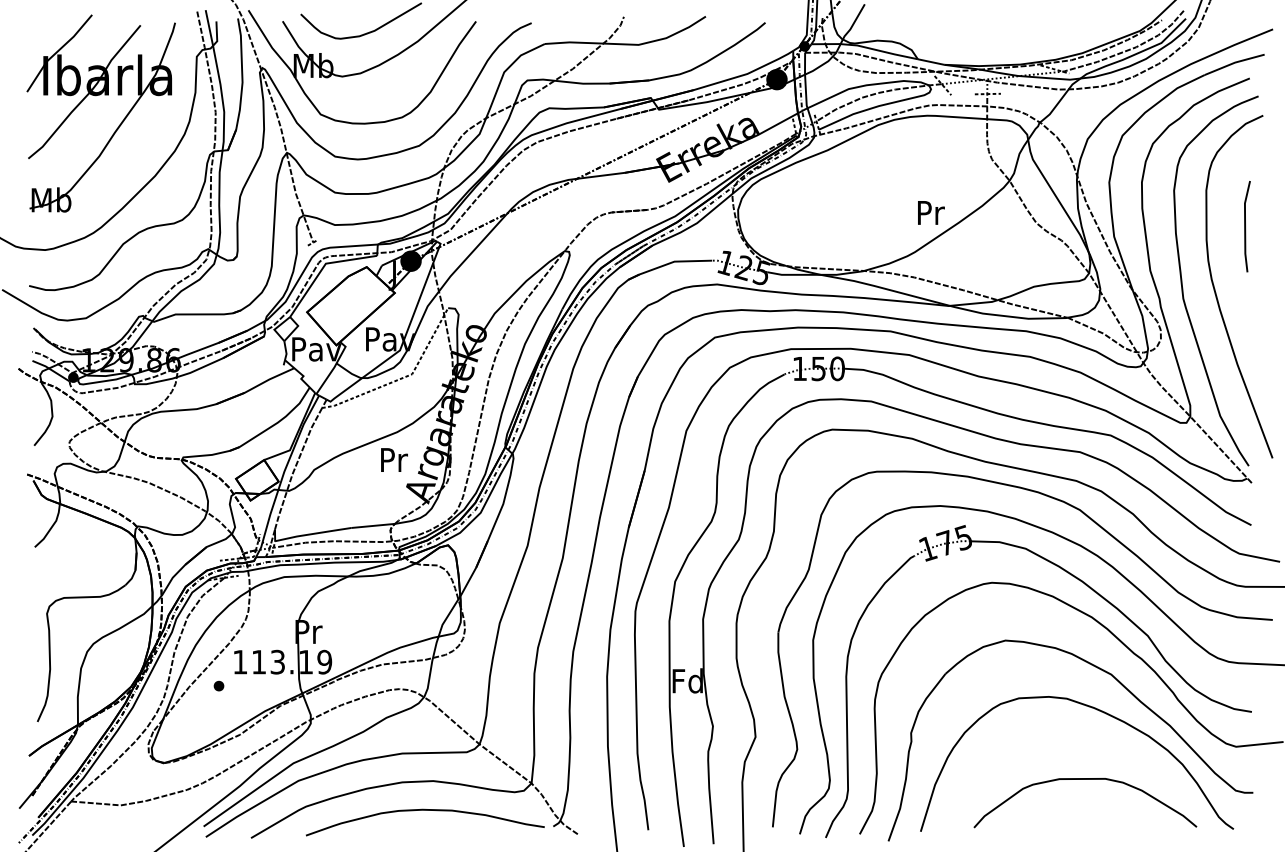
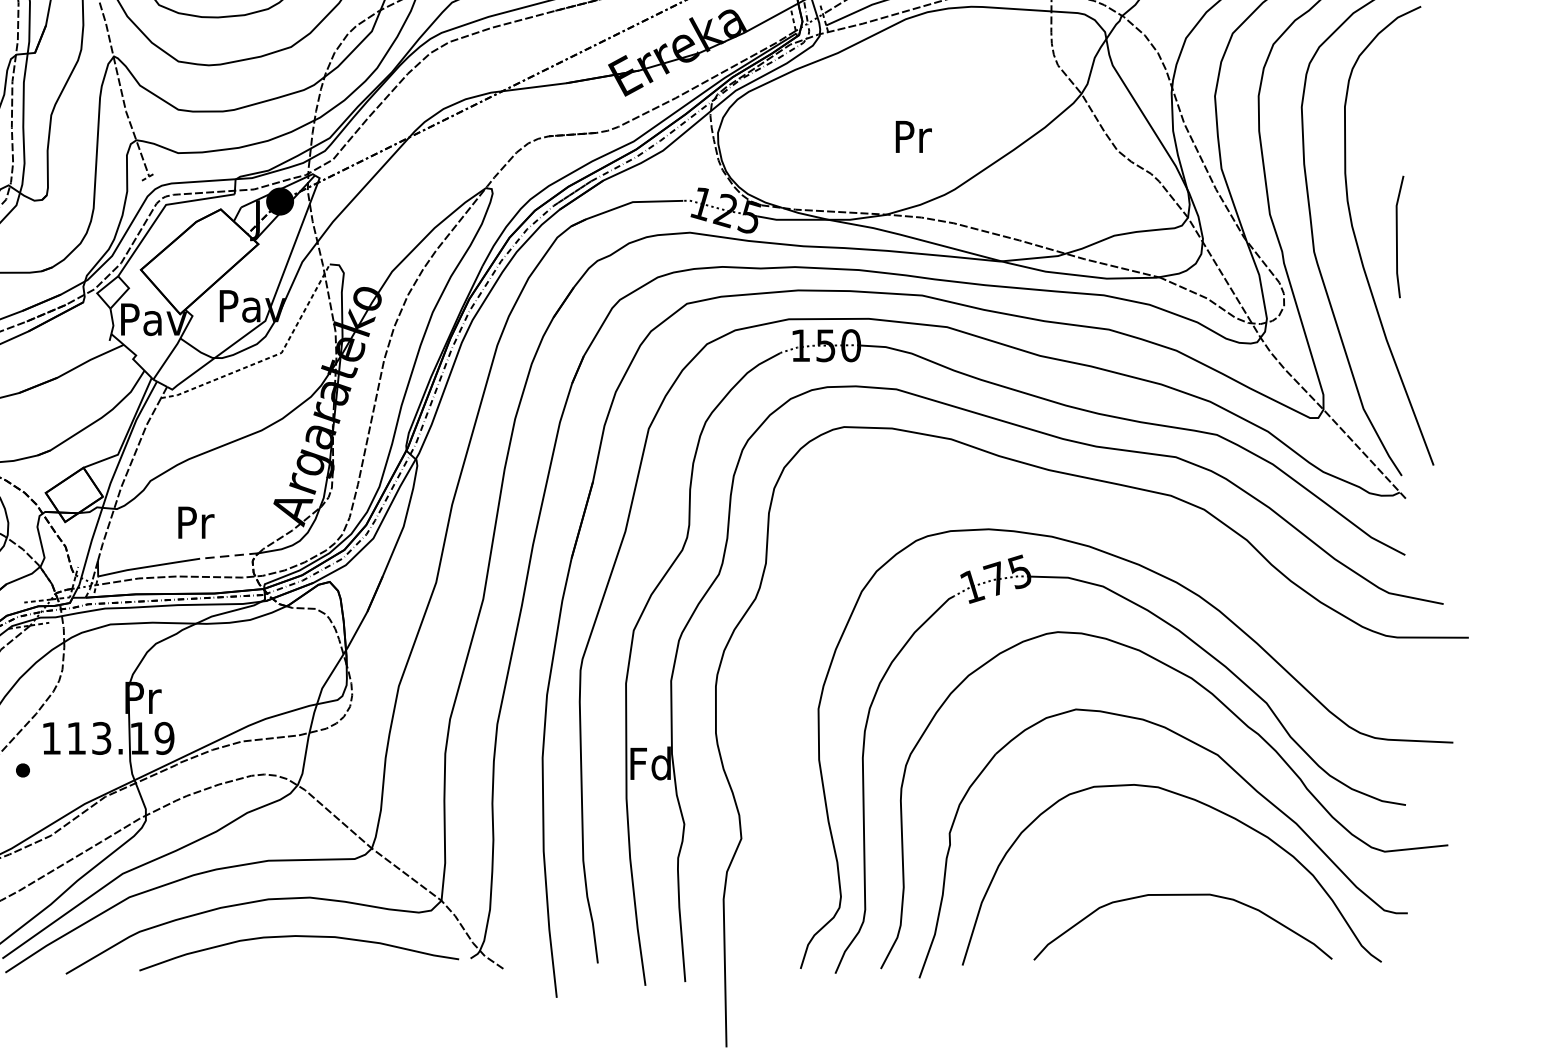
text: (931, 212) -> (914, 136), moved
line: (1245, 226) -> (1397, 236), moved
text: (394, 459) -> (196, 521), moved
line: (373, 525) -> (229, 555), solid -> dashed
part: (1109, 535) -> (1215, 568), removed

